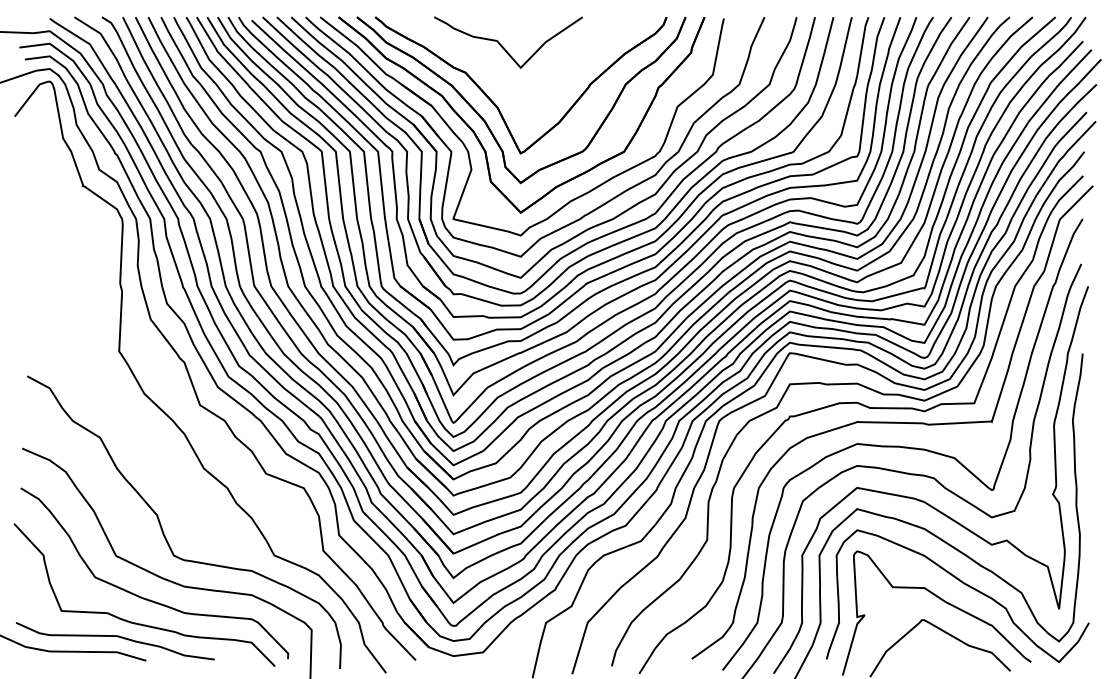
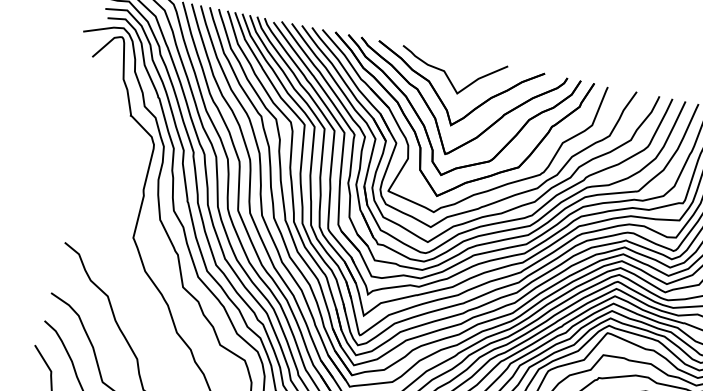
part: (500, 80) -> (441, 99), added

